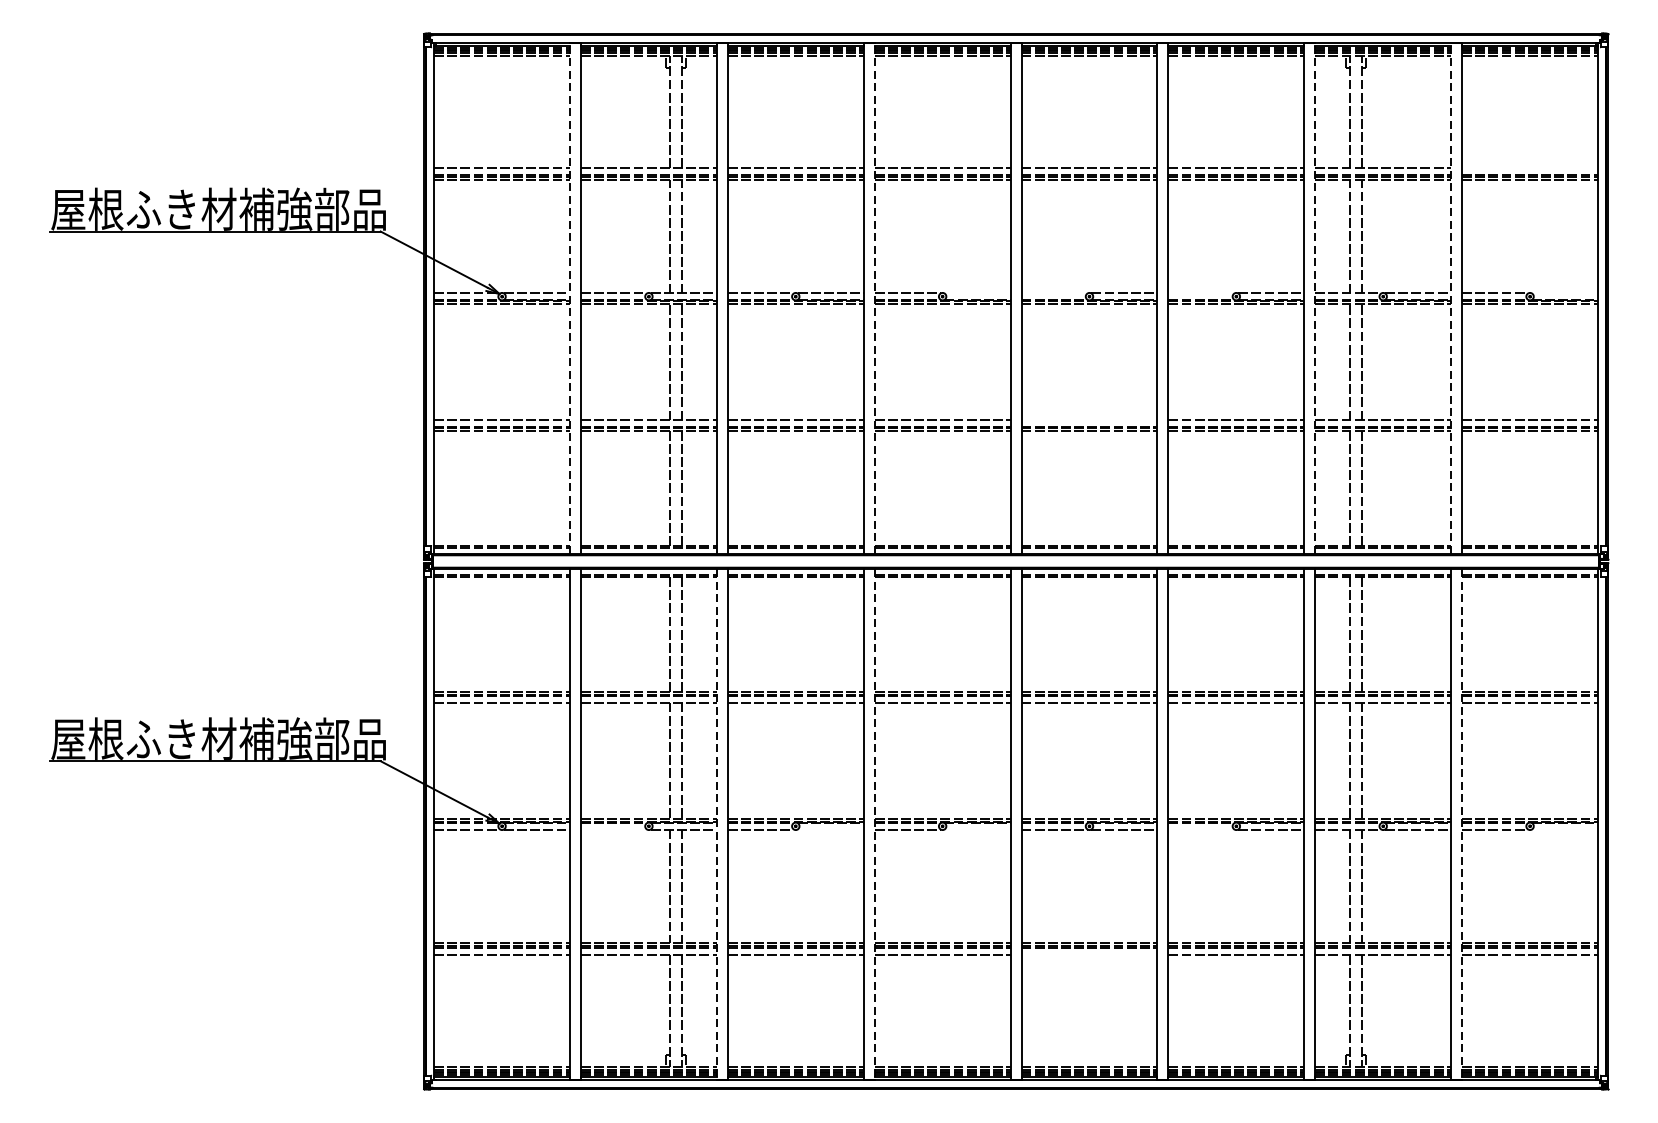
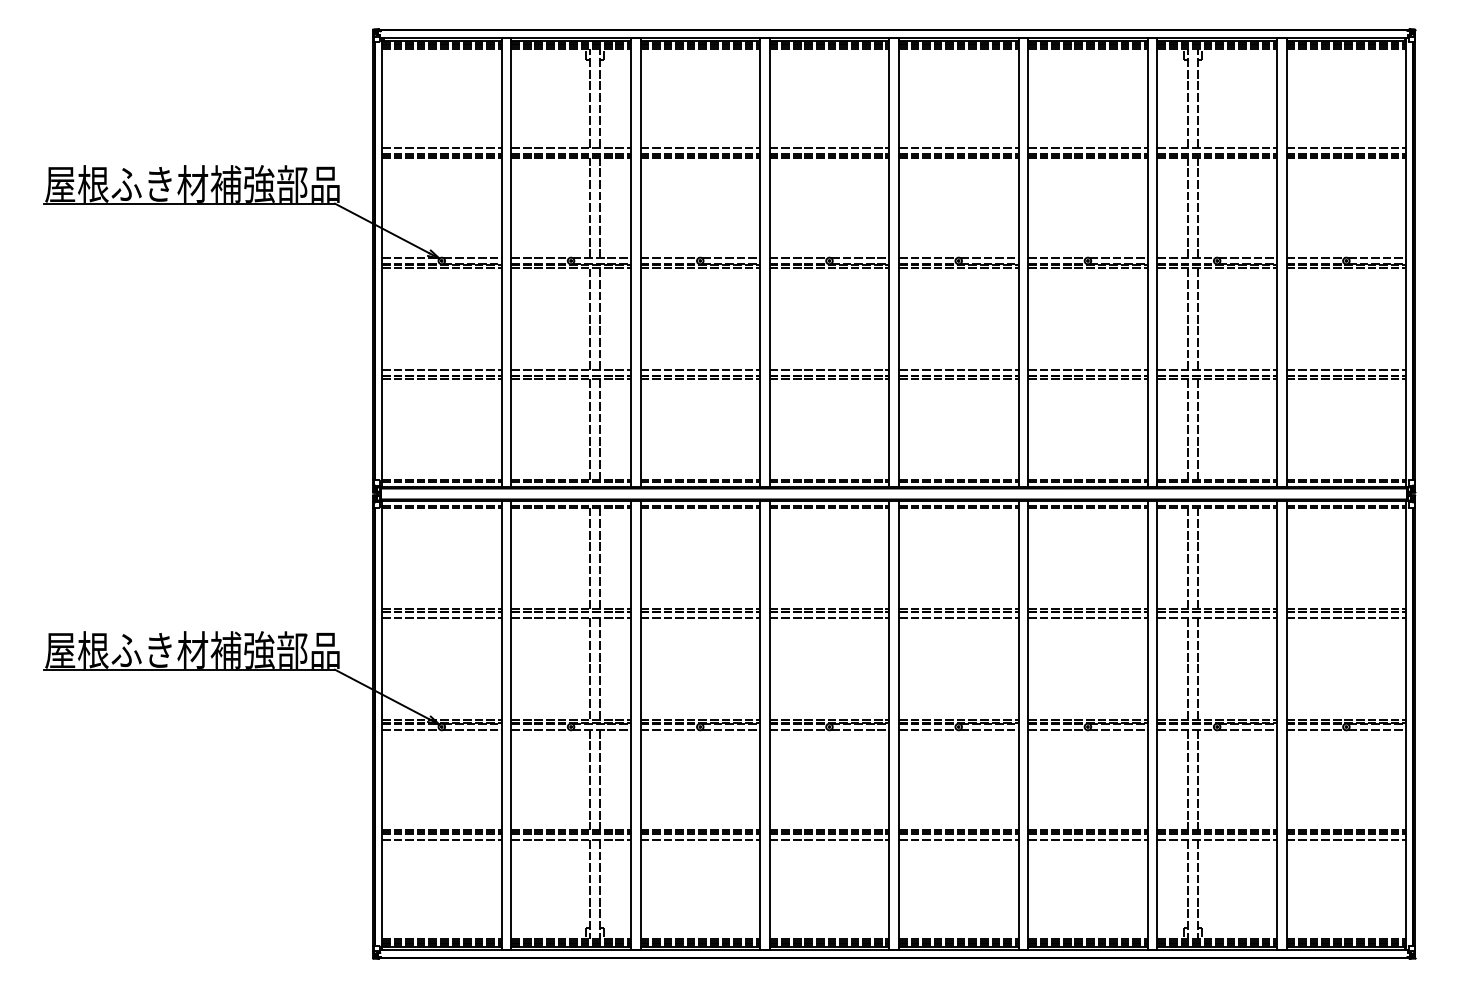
line: (1530, 168) -> (1346, 148), added
line: (977, 293) -> (860, 258), added
line: (1054, 293) -> (927, 258), added
line: (1201, 293) -> (1057, 258), added
line: (1565, 293) -> (1377, 258), added
line: (569, 298) -> (501, 262), dashed -> solid
line: (874, 298) -> (769, 262), dashed -> solid
line: (1315, 298) -> (1157, 262), dashed -> solid
line: (1450, 298) -> (1276, 262), dashed -> solid
line: (1089, 420) -> (958, 369), added
line: (716, 824) -> (630, 725), dashed -> solid
line: (874, 824) -> (769, 725), dashed -> solid
line: (1462, 824) -> (1286, 725), dashed -> solid
line: (614, 829) -> (540, 729), added
line: (830, 829) -> (730, 729), added
line: (977, 829) -> (860, 729), added
line: (1201, 829) -> (1057, 729), added
line: (1565, 829) -> (1377, 729), added
line: (1089, 954) -> (958, 839), added

